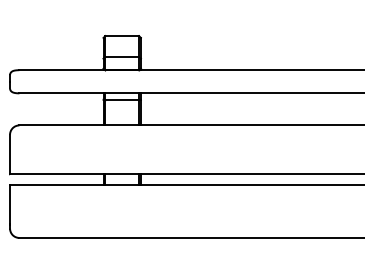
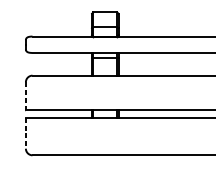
line: (10, 154) -> (26, 96), solid -> dashed
line: (10, 206) -> (26, 133), solid -> dashed

